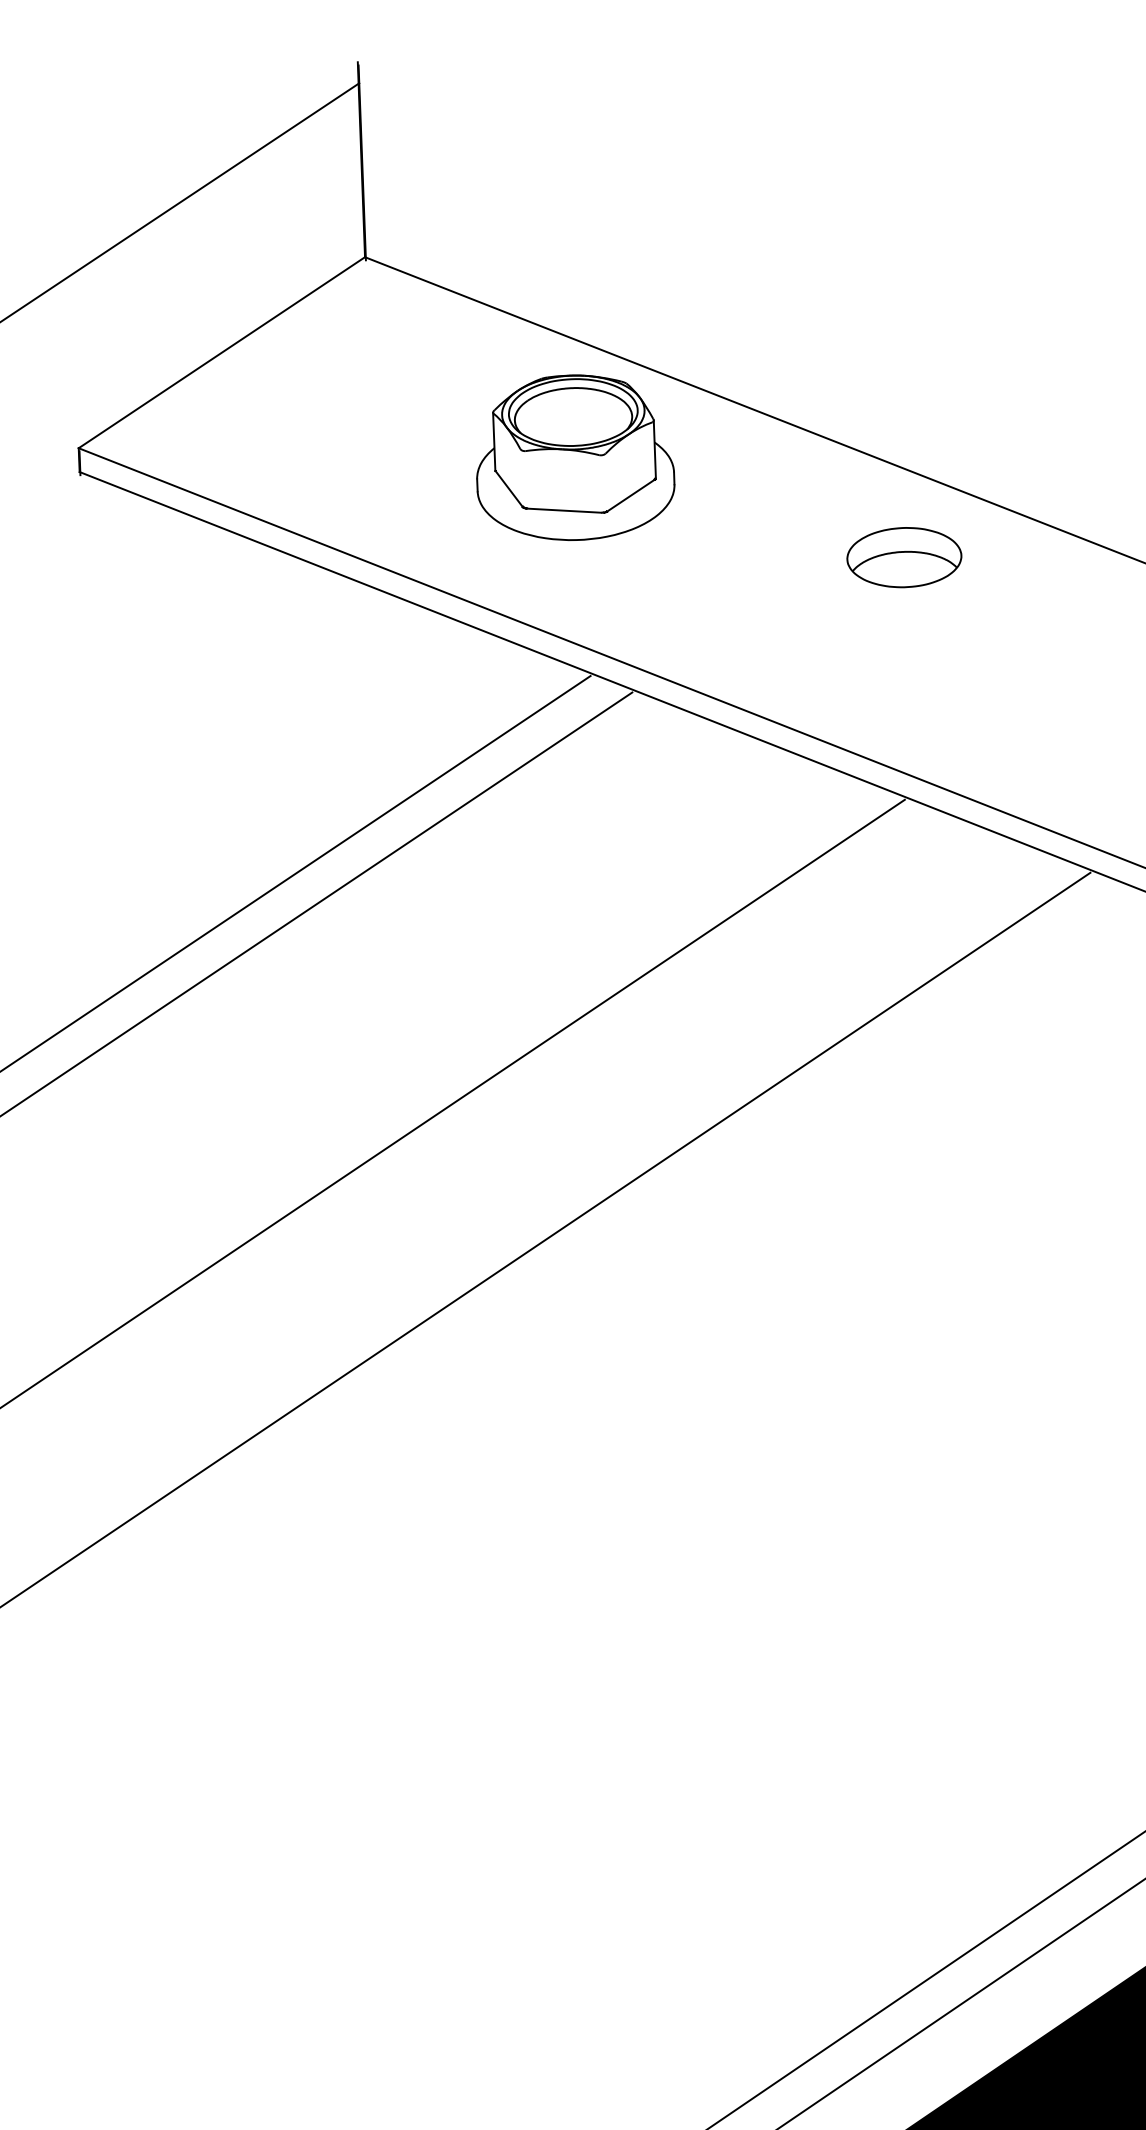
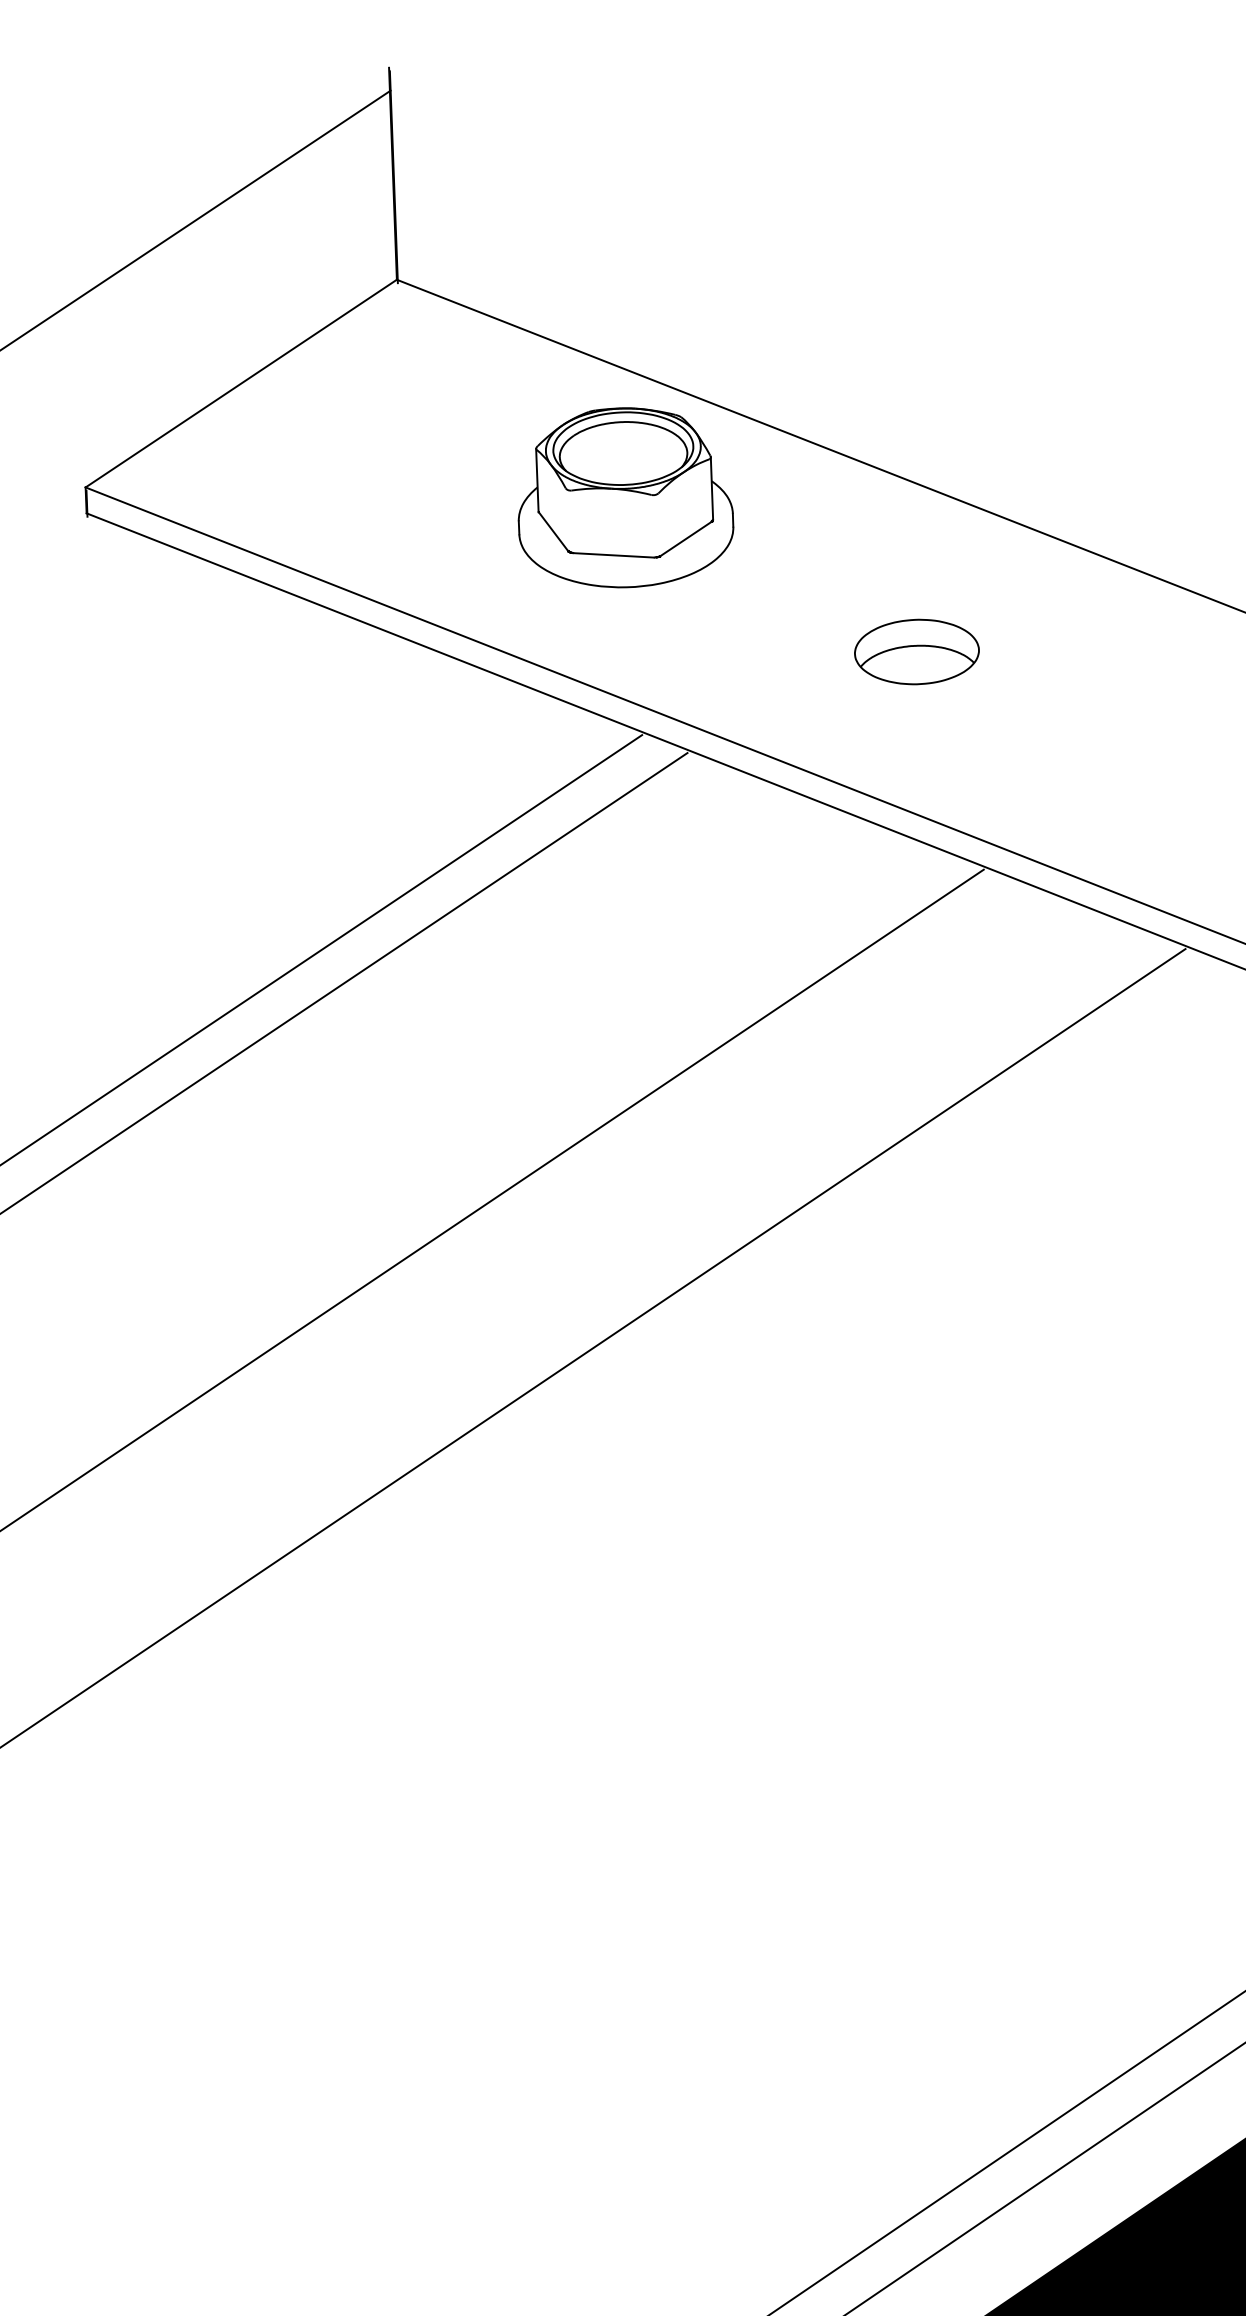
part: (904, 557) -> (917, 651), moved

